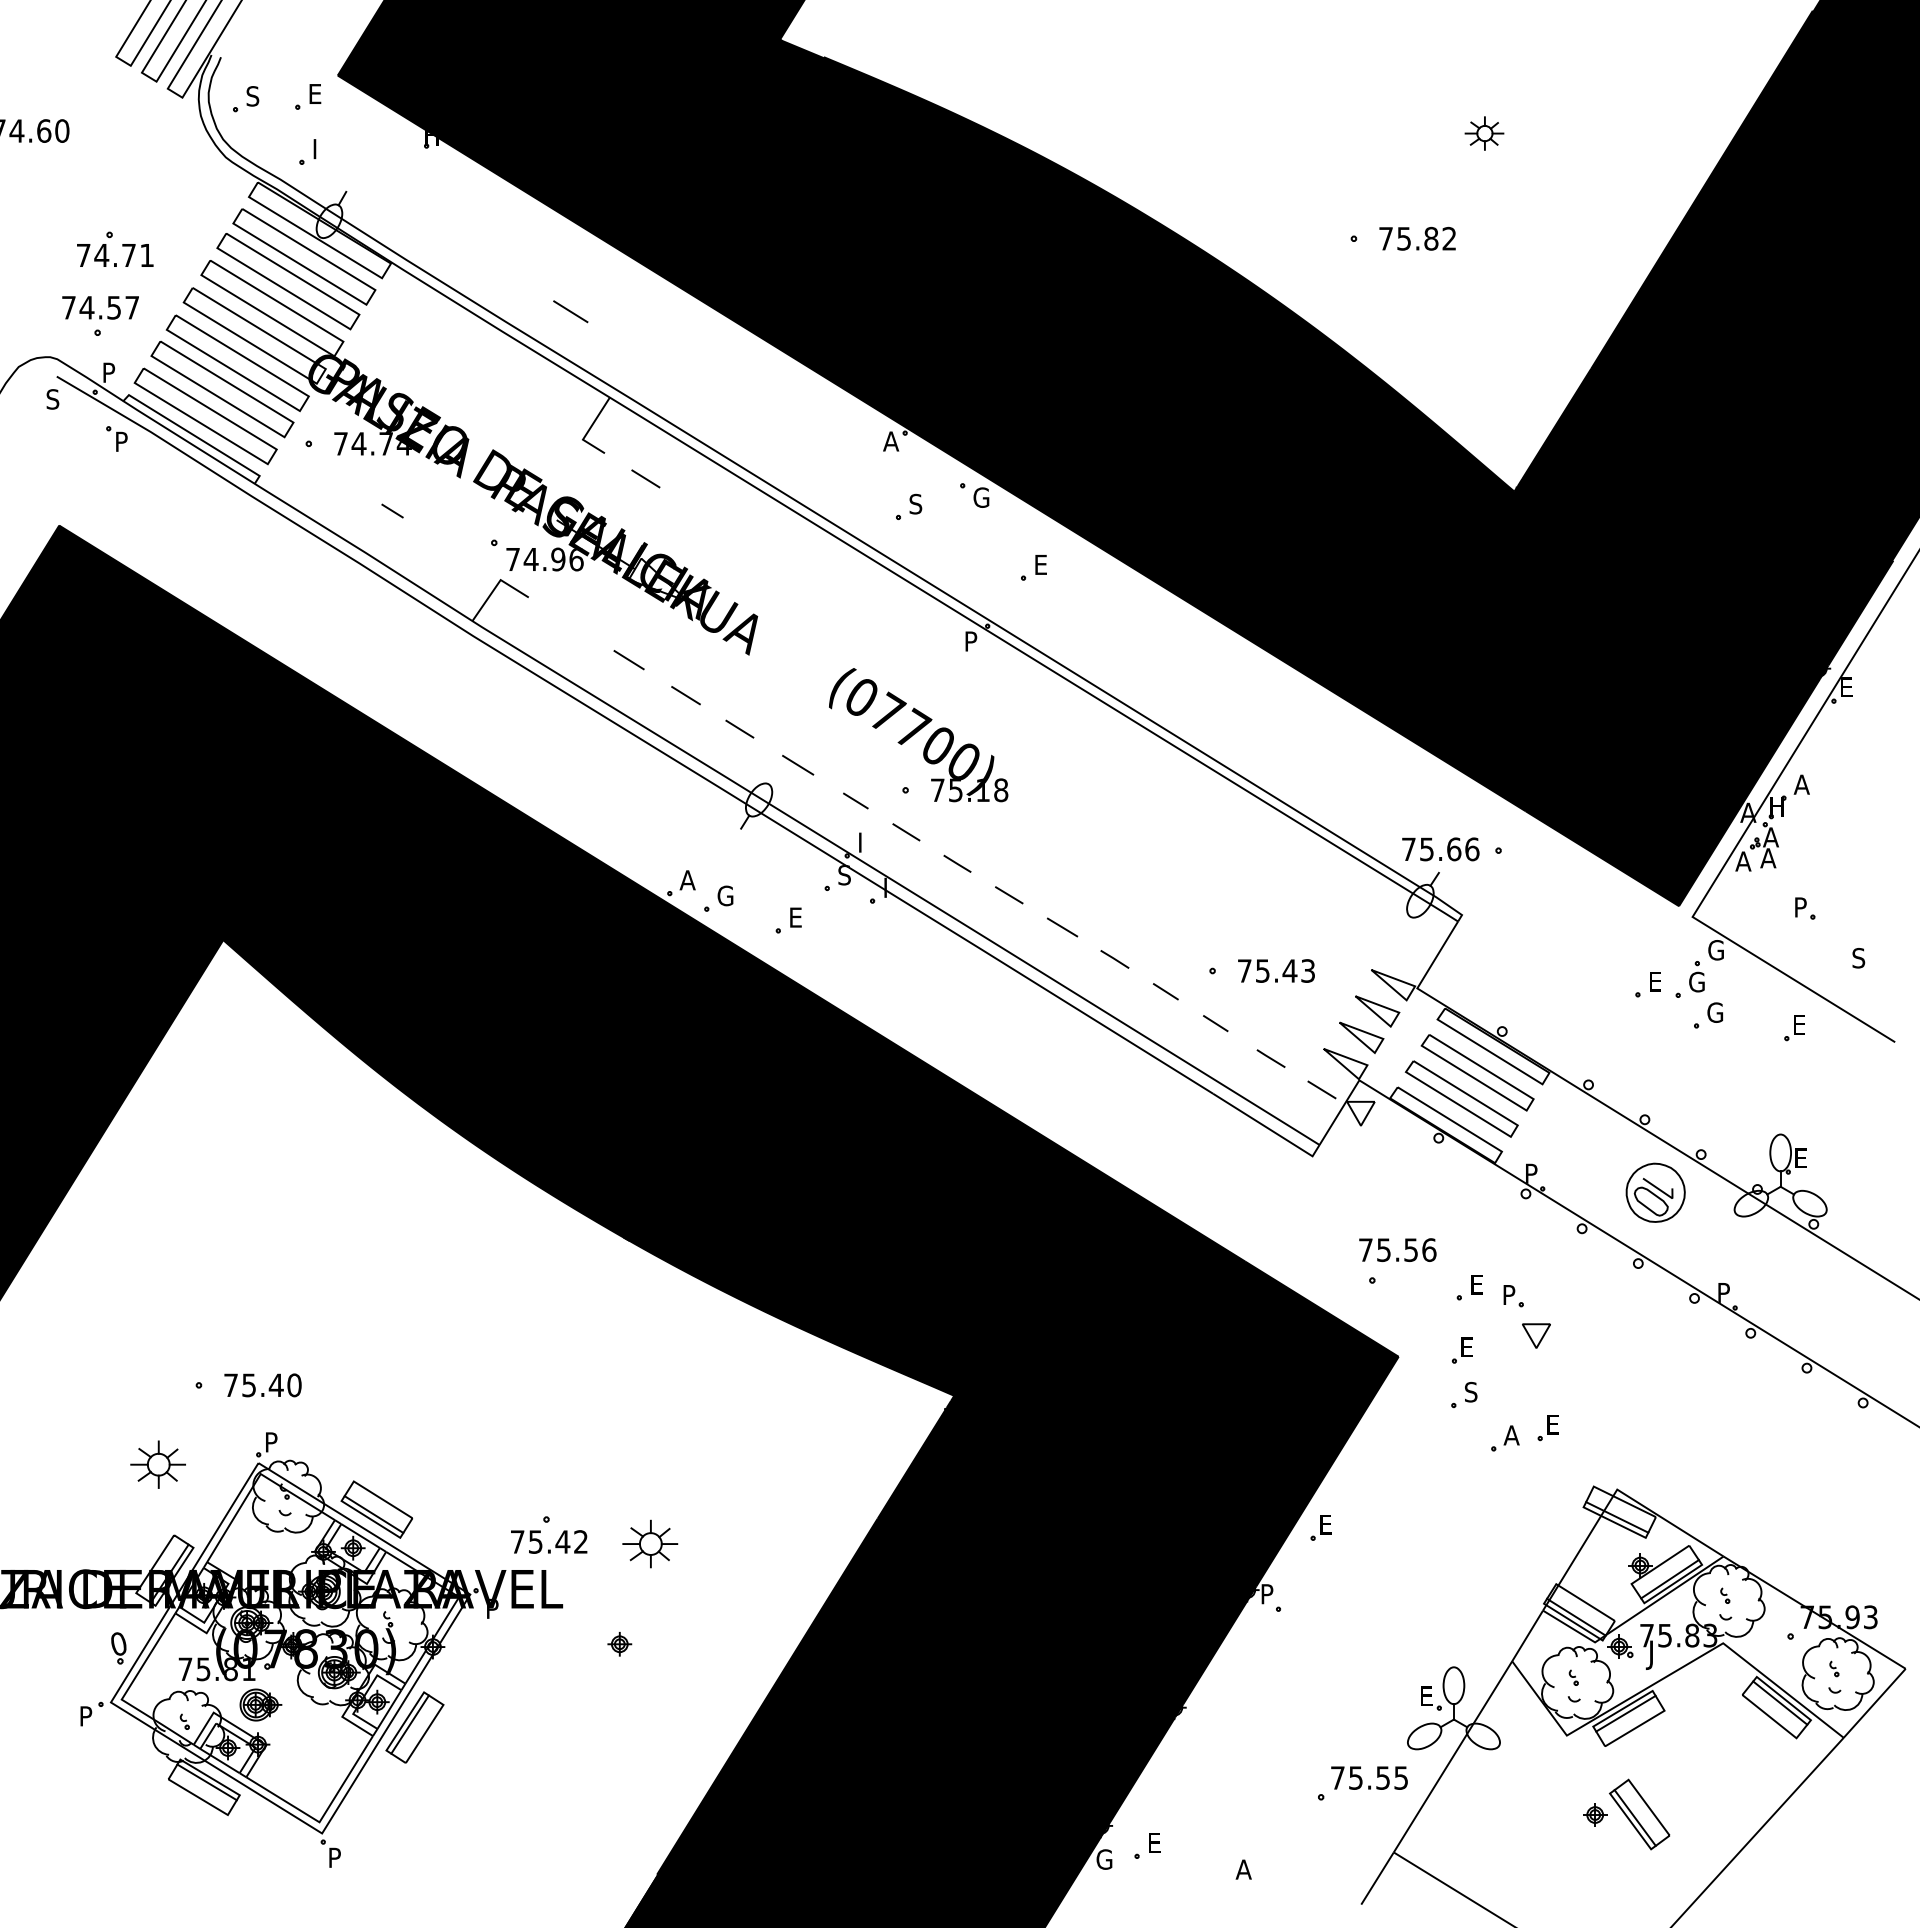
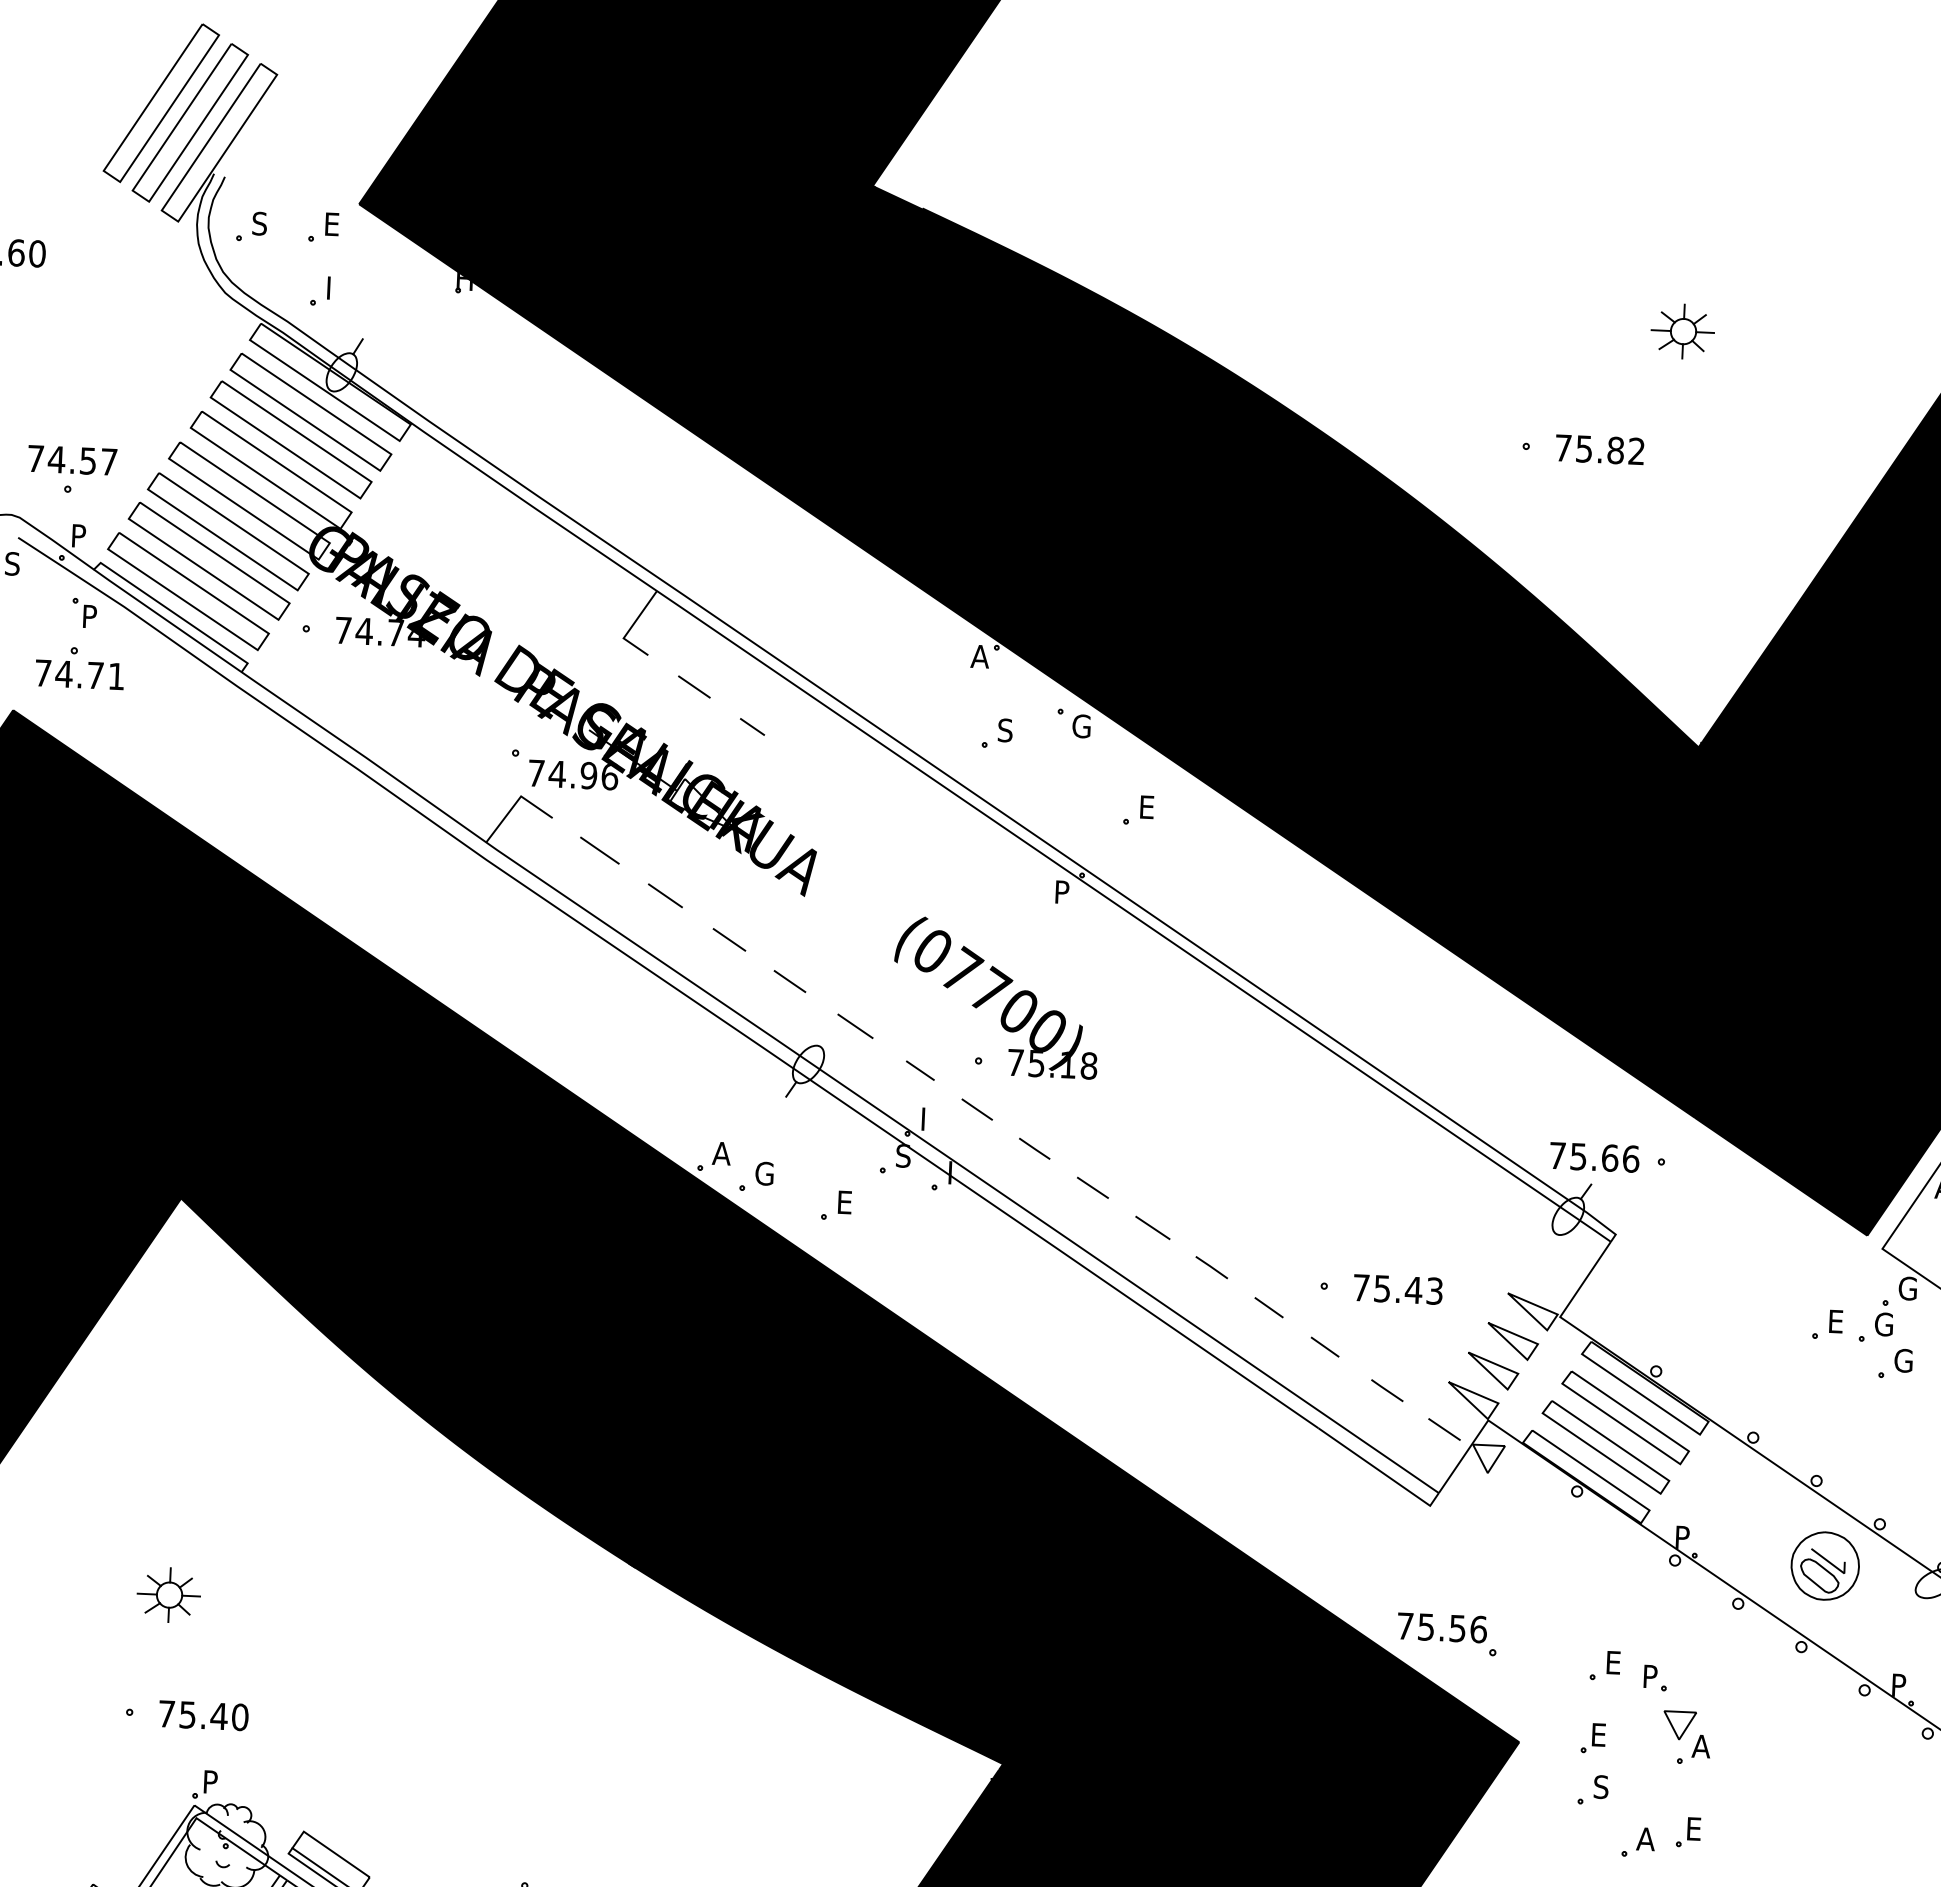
part: (1484, 133) -> (1682, 331), size x1.43
part: (122, 246) -> (88, 664), moved
line: (570, 311) -> (599, 850), moved
line: (392, 510) -> (752, 726), moved
text: (1397, 1249) -> (1441, 1627), moved
part: (1549, 1356) -> (1693, 1749), added
part: (157, 1464) -> (168, 1594), moved

